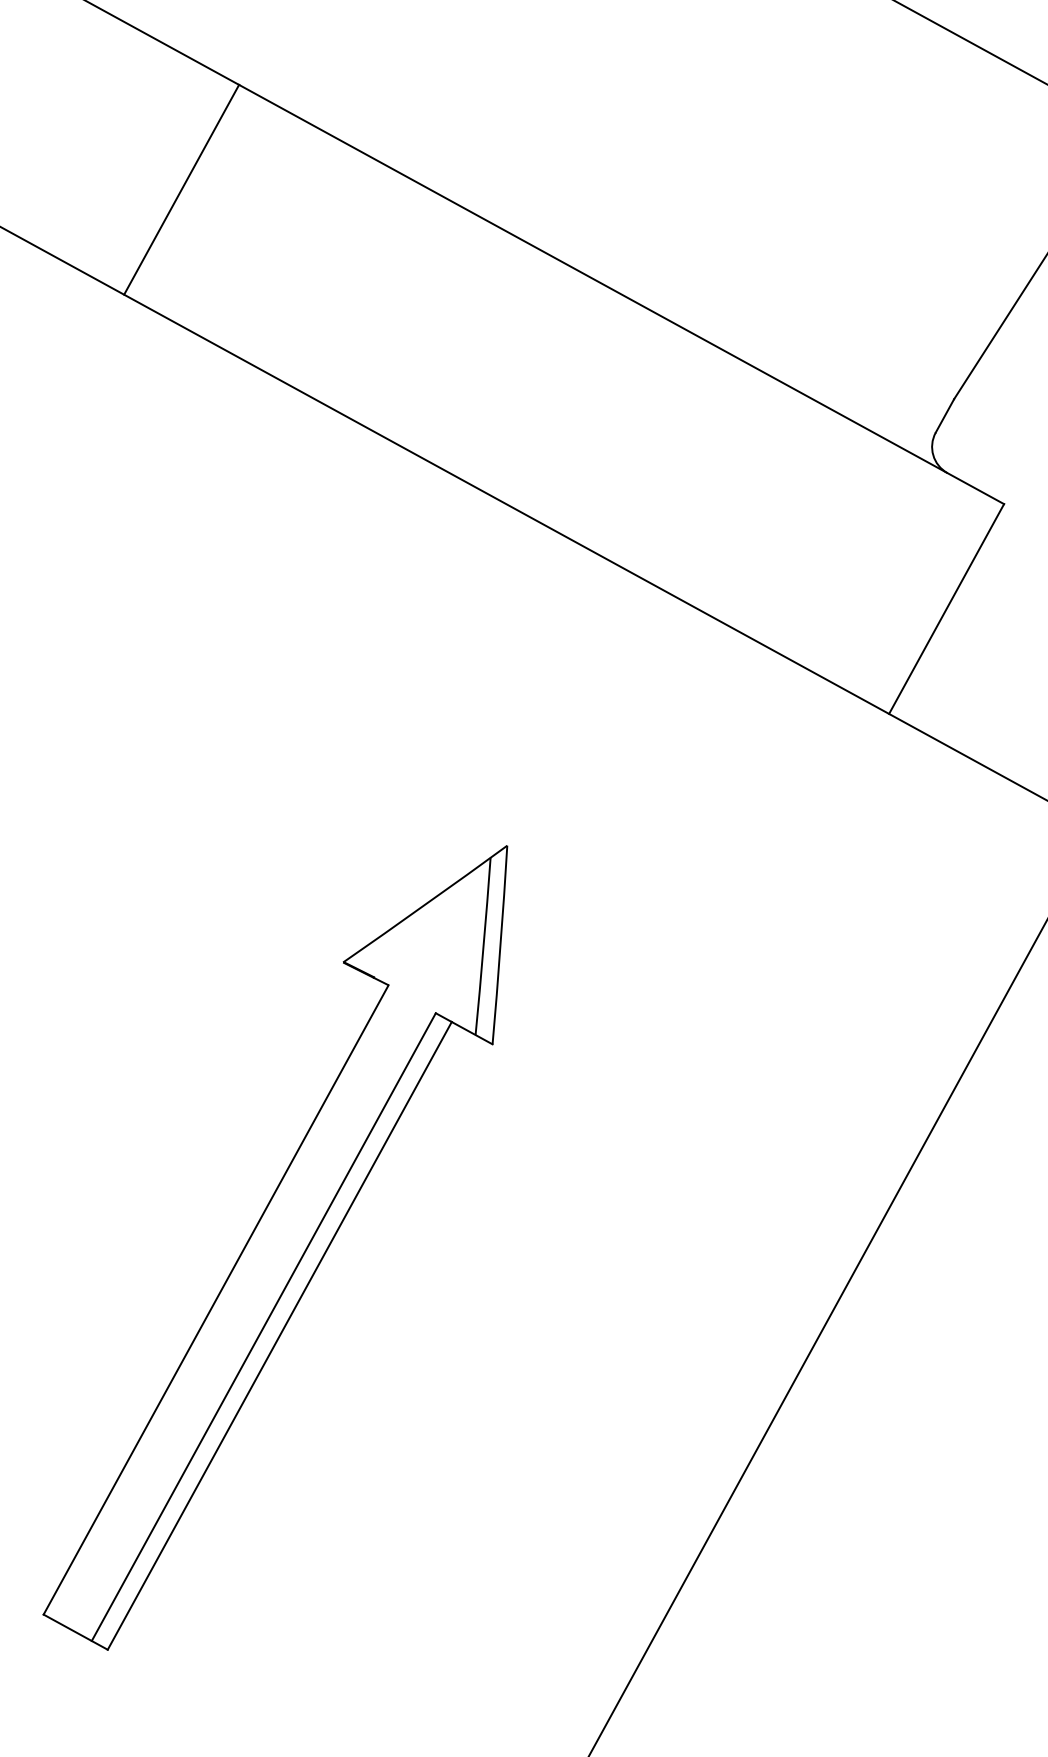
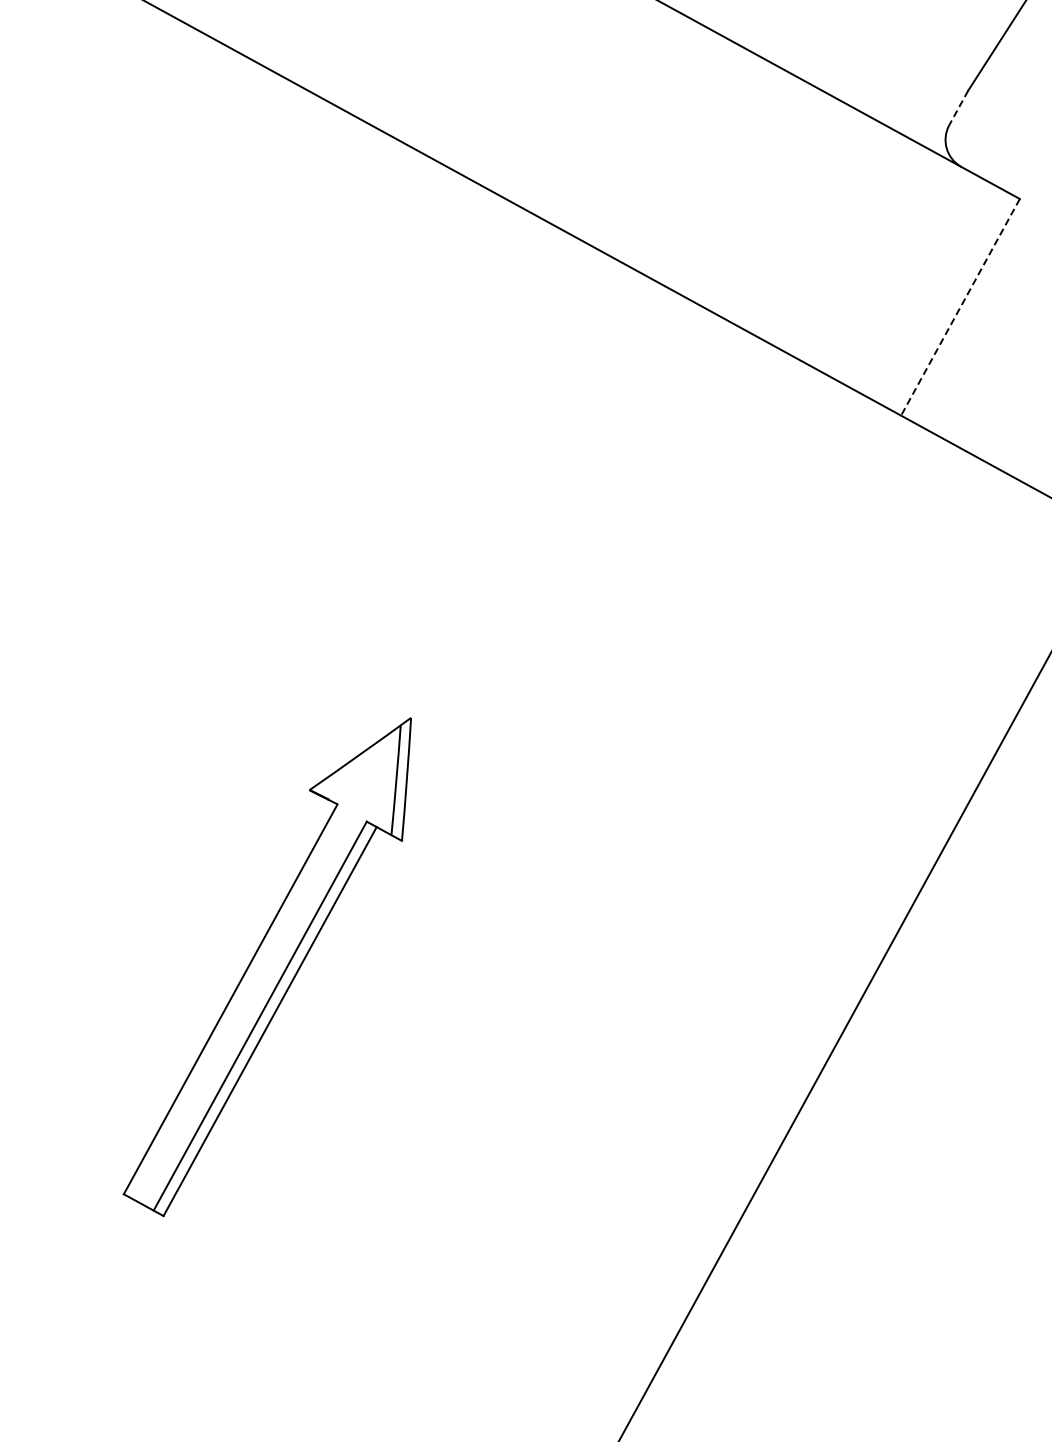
line: (944, 416) -> (958, 108), solid -> dashed
line: (946, 609) -> (960, 307), solid -> dashed
part: (275, 1247) -> (267, 966), size x0.6

